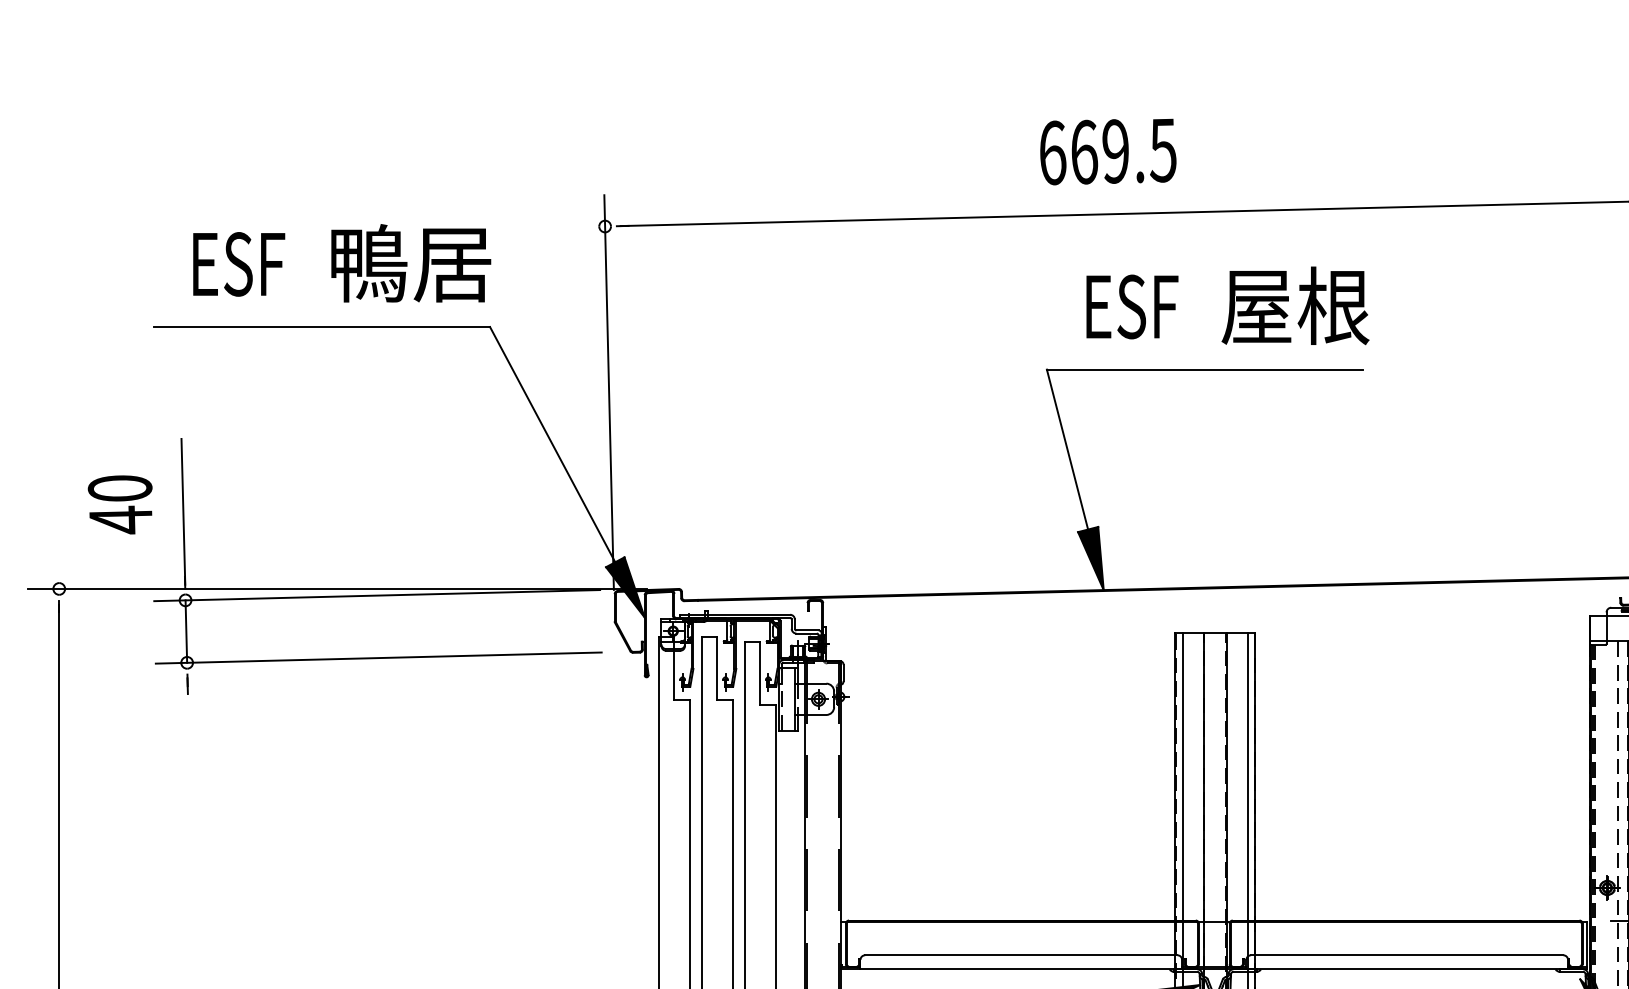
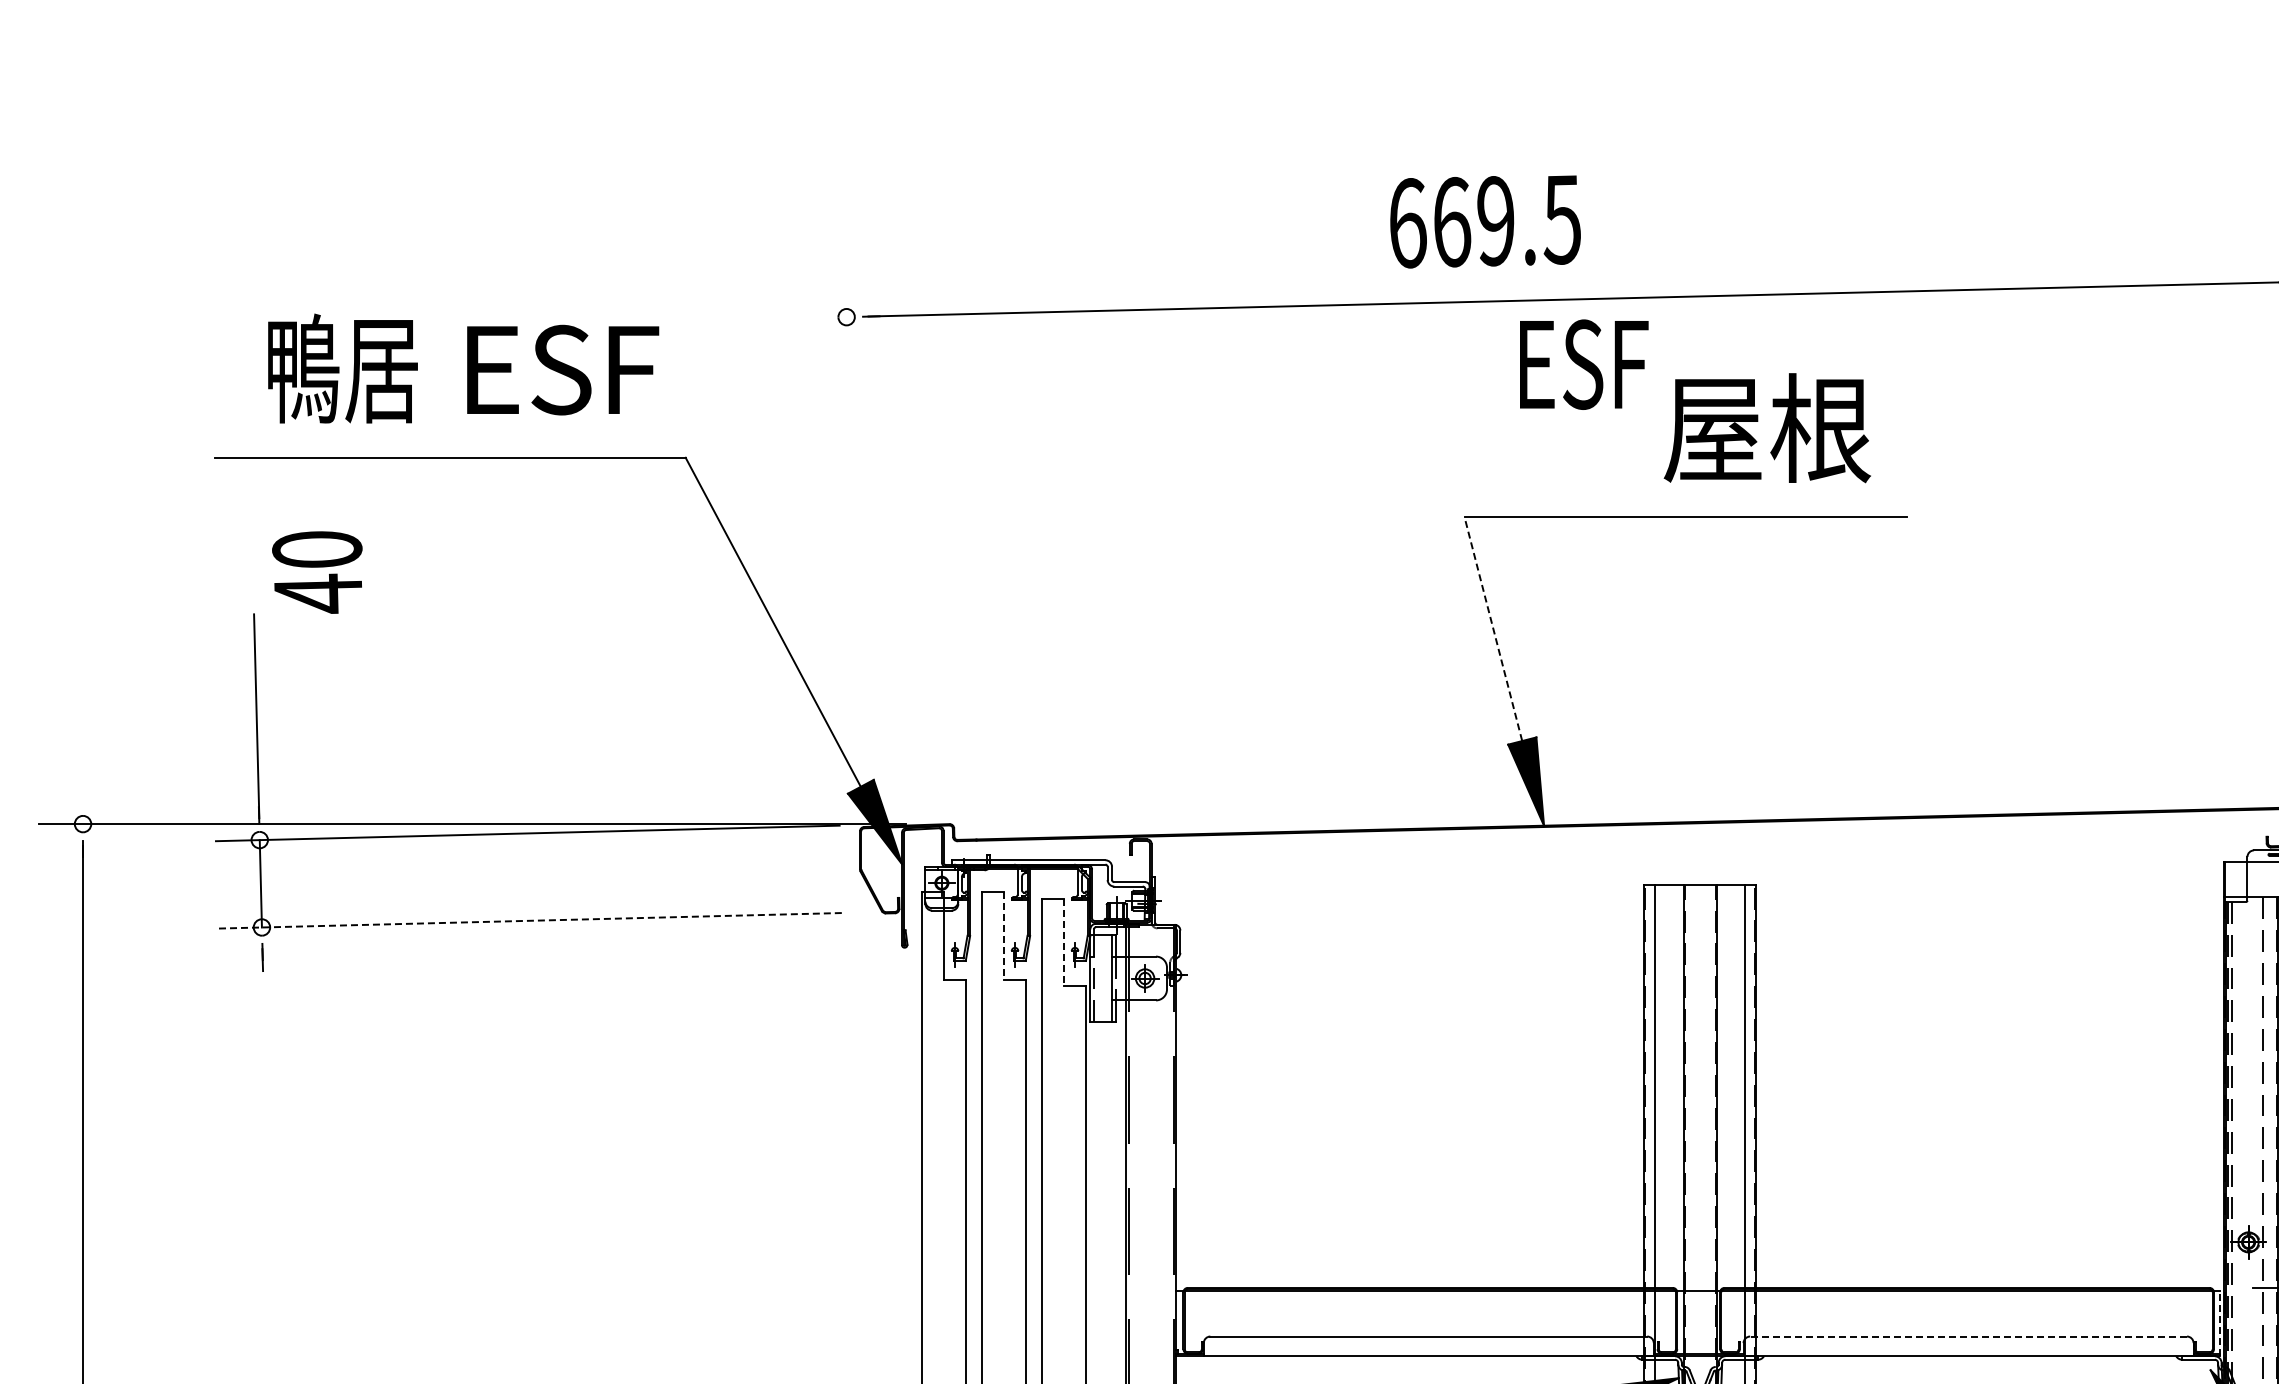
text: (1108, 151) -> (1485, 221), moved
text: (244, 263) -> (342, 368), ESF -> 鴨居
text: (411, 263) -> (575, 368), 鴨居 -> ESF
text: (1132, 306) -> (1584, 364), moved
text: (1294, 306) -> (1766, 428), moved
line: (608, 392) -> (851, 549), removed
line: (1067, 449) -> (1493, 628), solid -> dashed
text: (120, 504) -> (317, 572), moved
line: (378, 657) -> (529, 920), solid -> dashed
line: (717, 668) -> (1003, 935), solid -> dashed
line: (760, 673) -> (1063, 942), solid -> dashed
line: (1586, 945) -> (2219, 1323), solid -> dashed
line: (1407, 955) -> (1968, 1336), solid -> dashed

